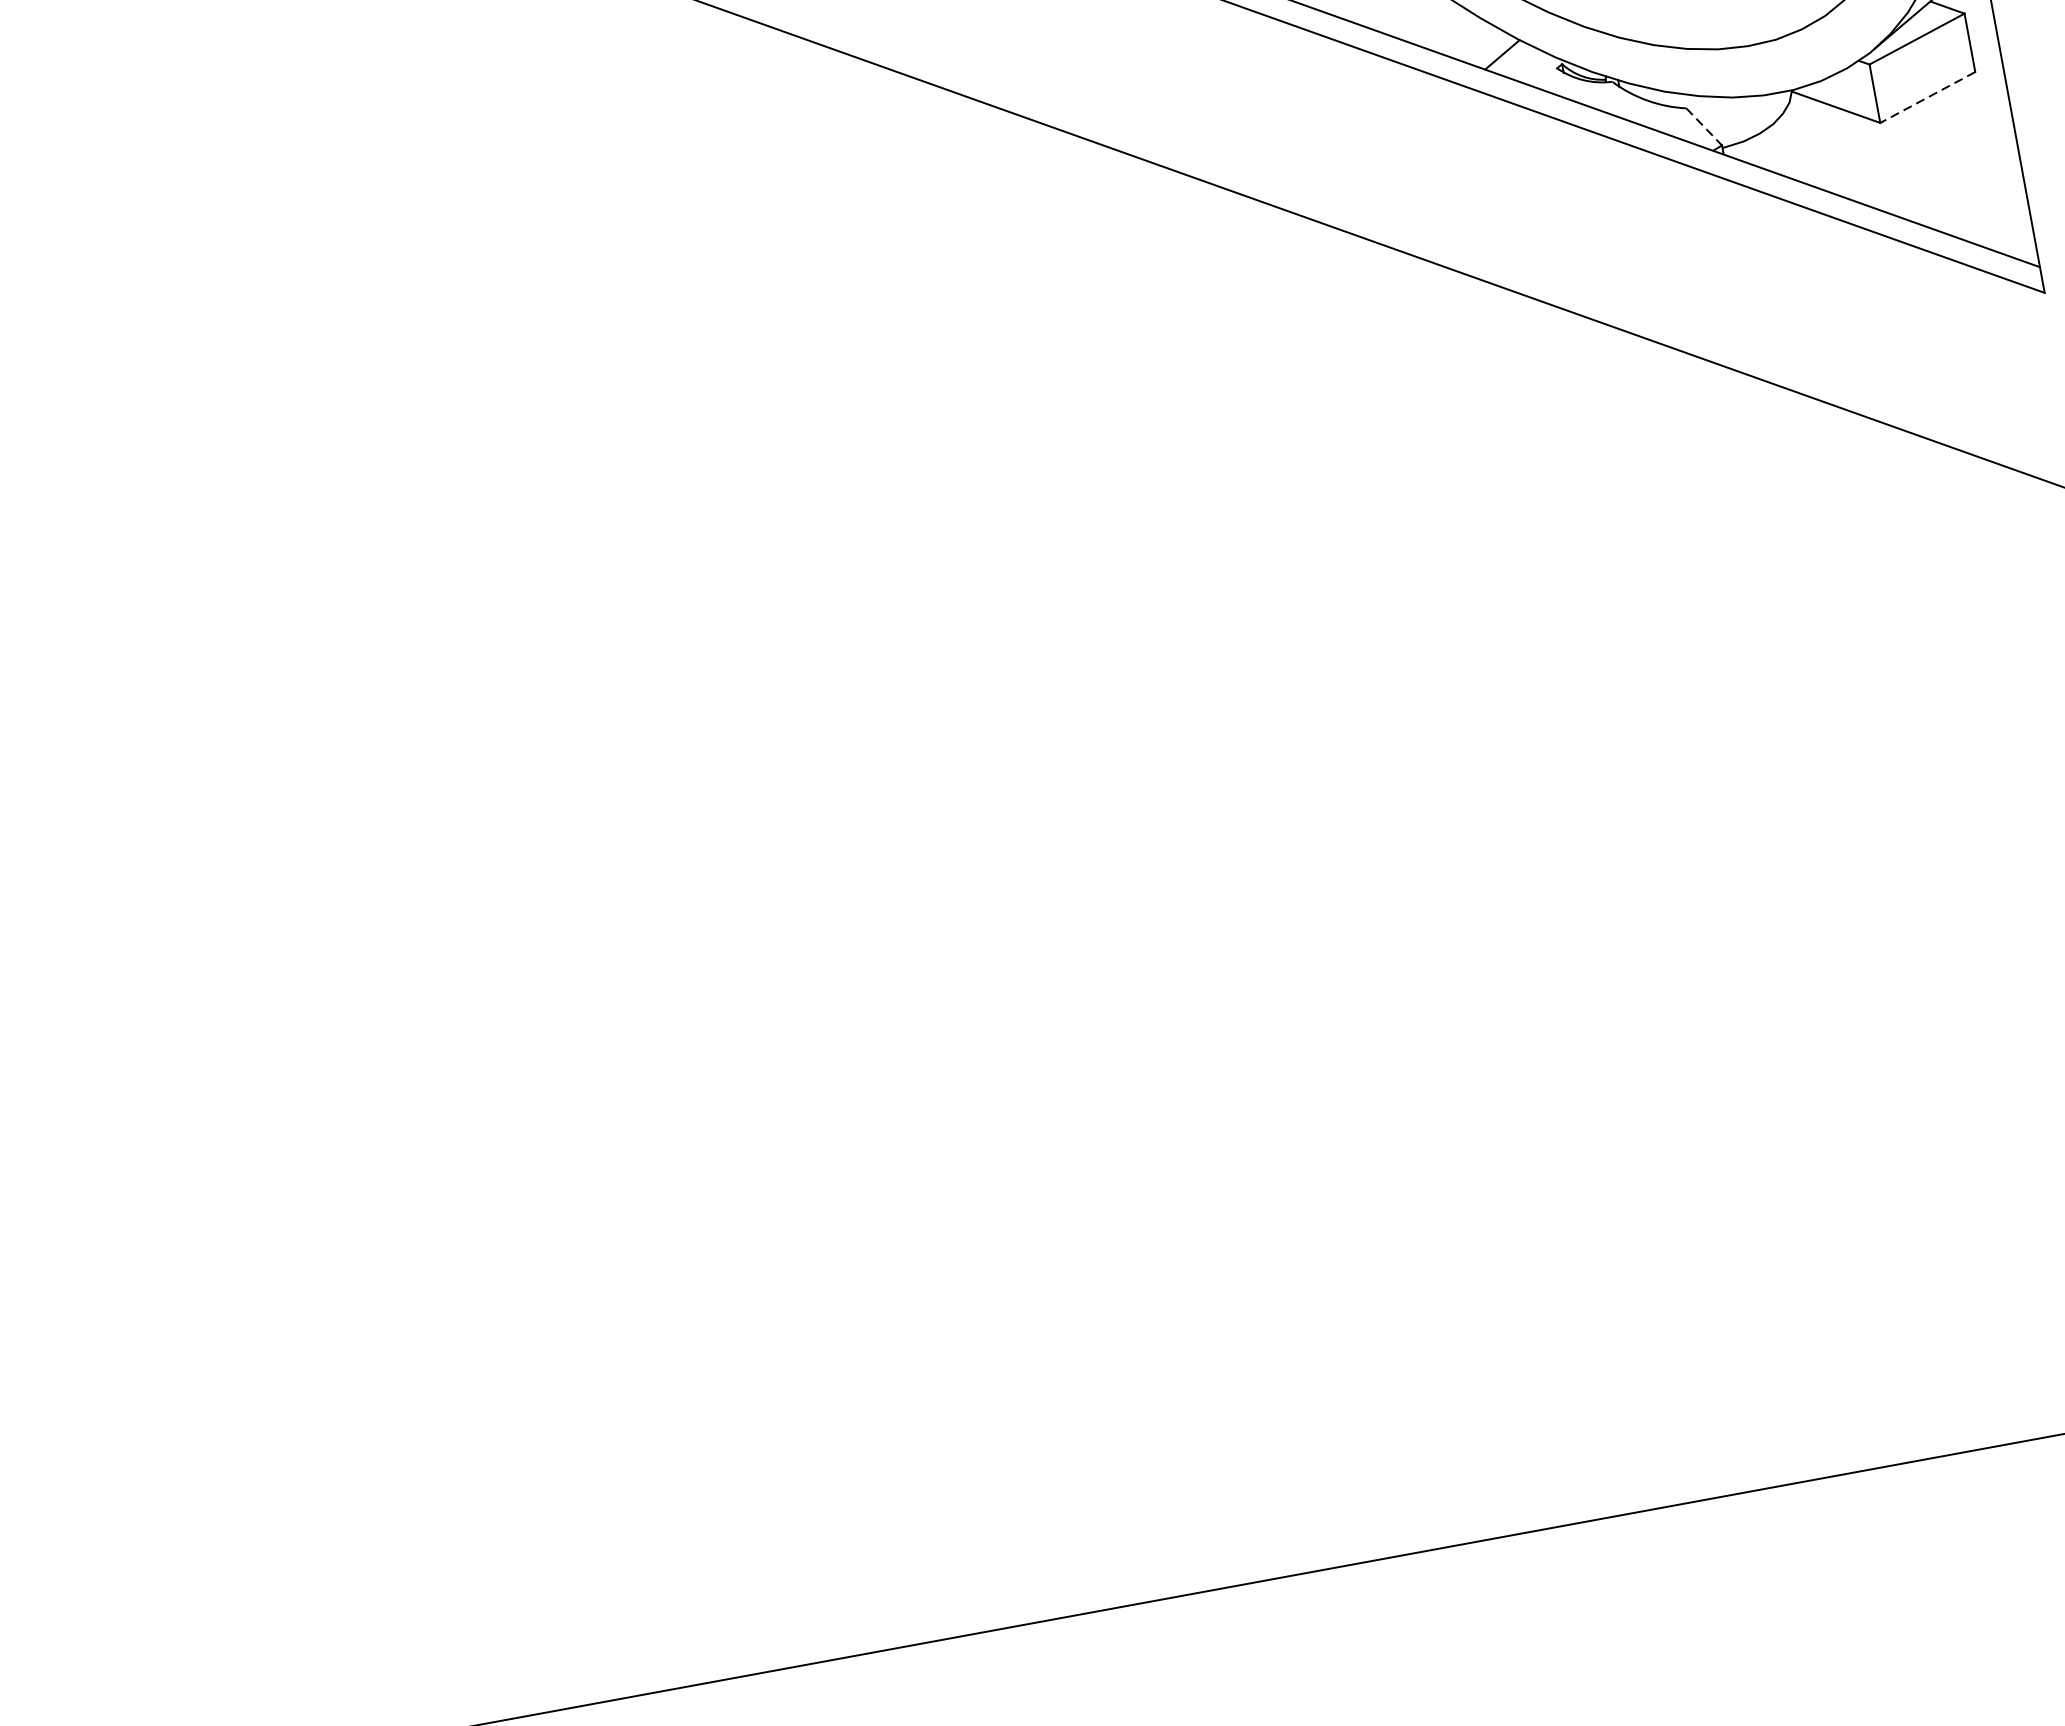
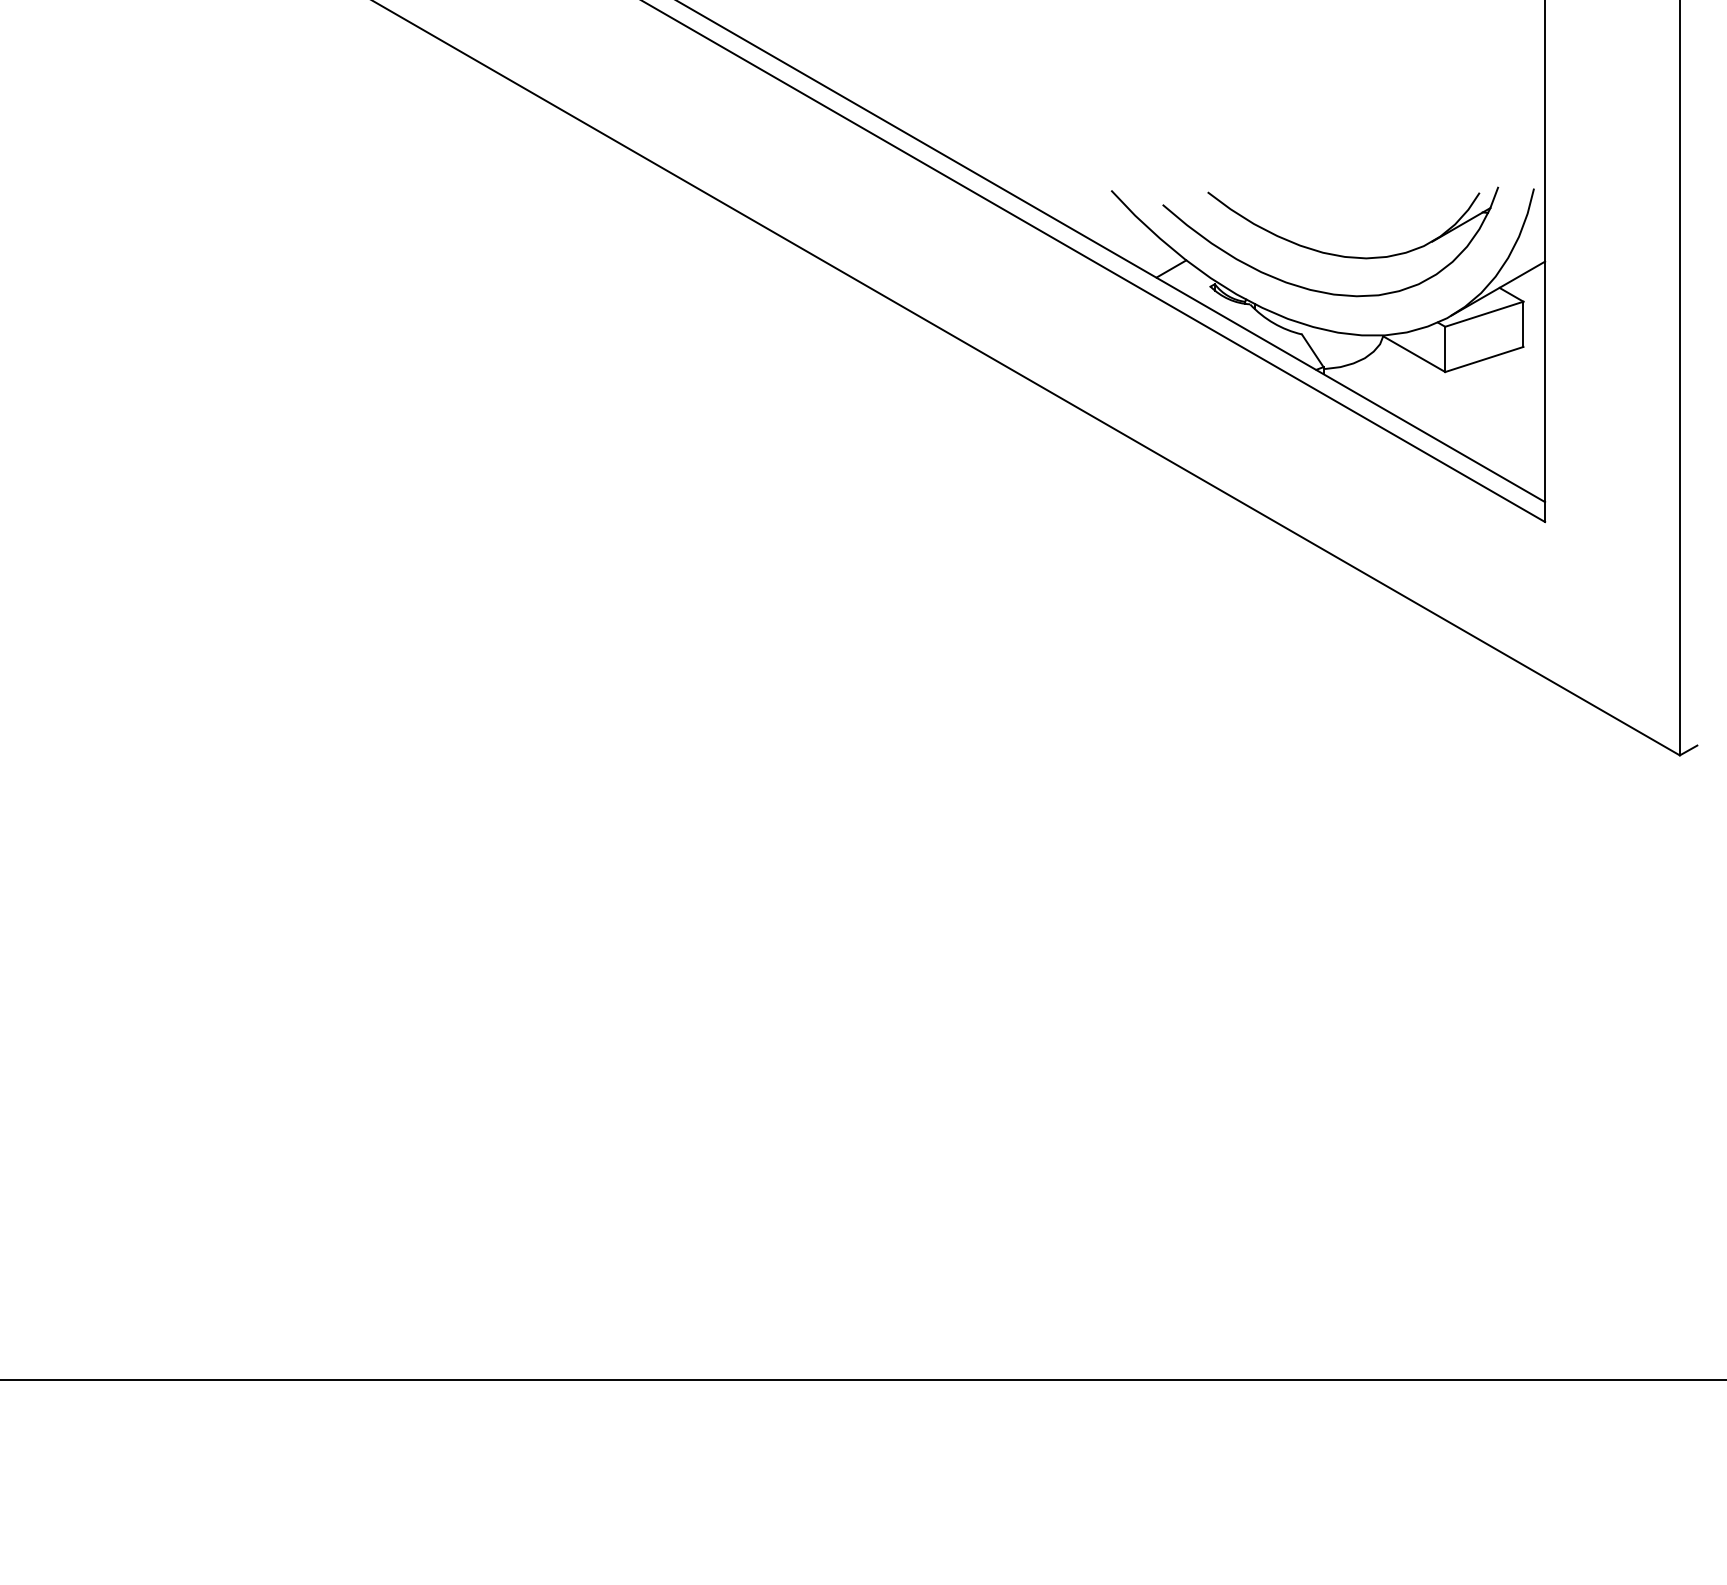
line: (1926, 97) -> (1483, 359), dashed -> solid
line: (1703, 126) -> (1312, 350), dashed -> solid

